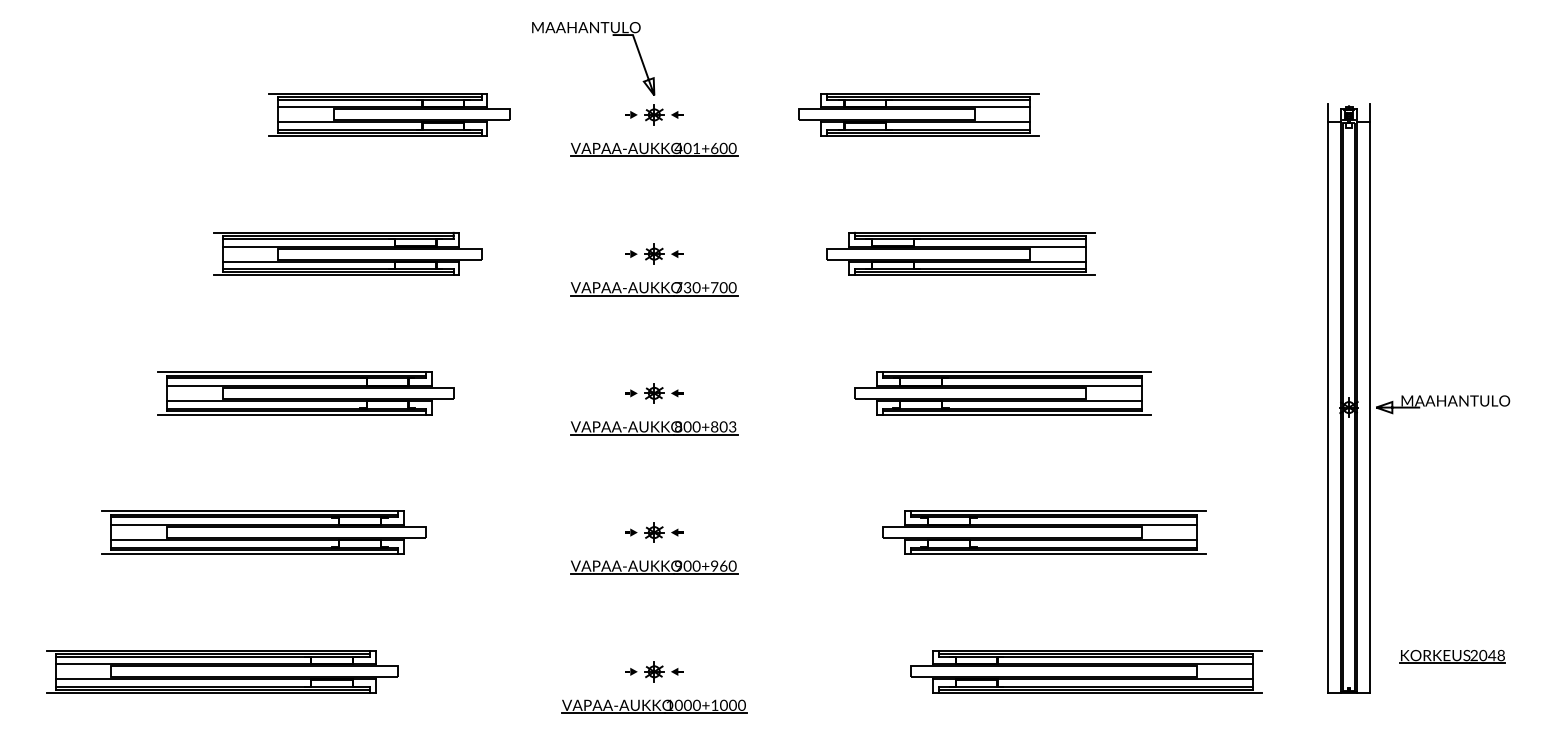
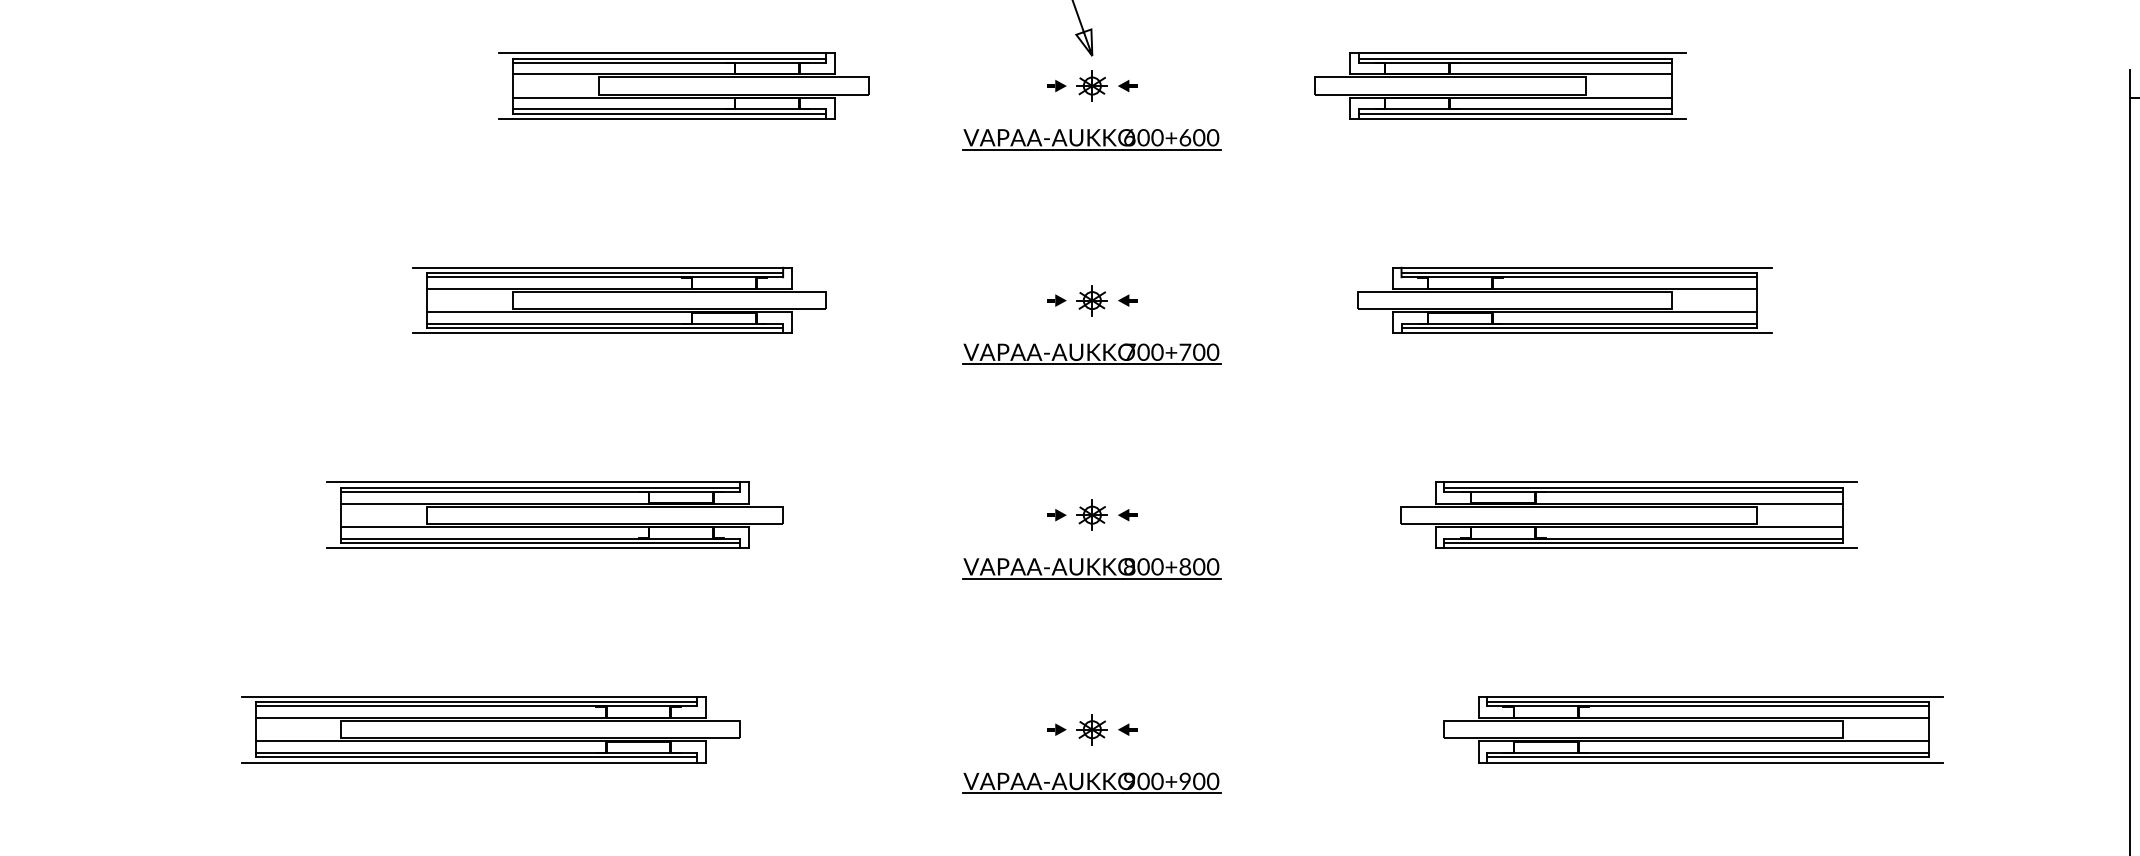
text: (687, 148) -> (1143, 137), 401+600 -> 600+600
text: (687, 287) -> (1143, 352), 730+700 -> 700+700
text: (732, 426) -> (1212, 566), 800+803 -> 800+800
text: (723, 565) -> (1198, 780), 900+960 -> 900+900

